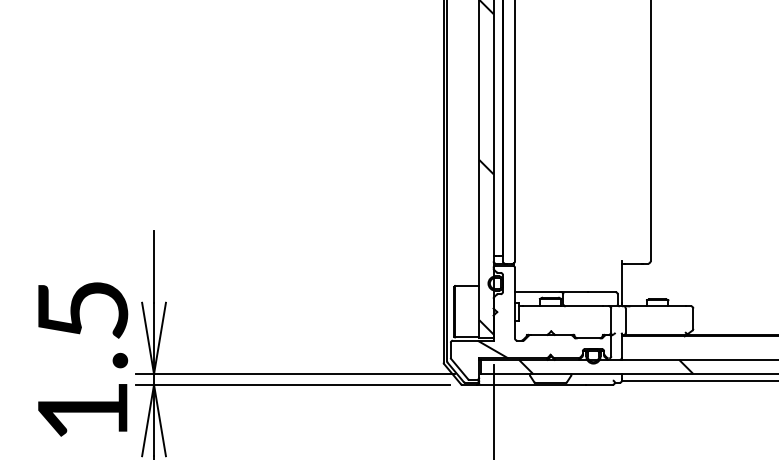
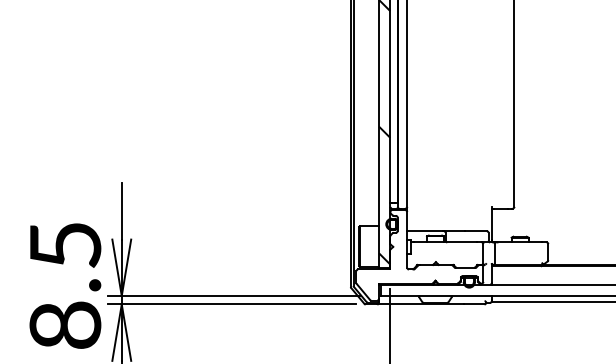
hatch: (492, 349) -> (389, 276), removed
hatch: (606, 367) -> (479, 290), removed
text: (82, 410) -> (65, 324), 1.5 -> 8.5

